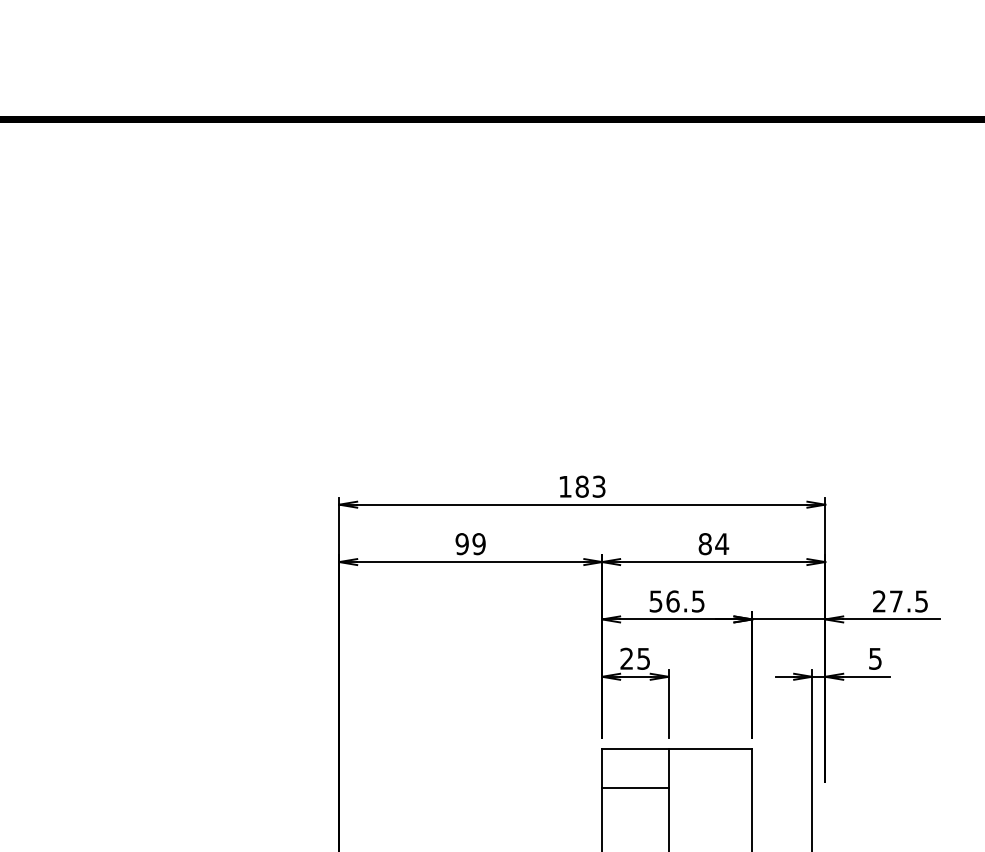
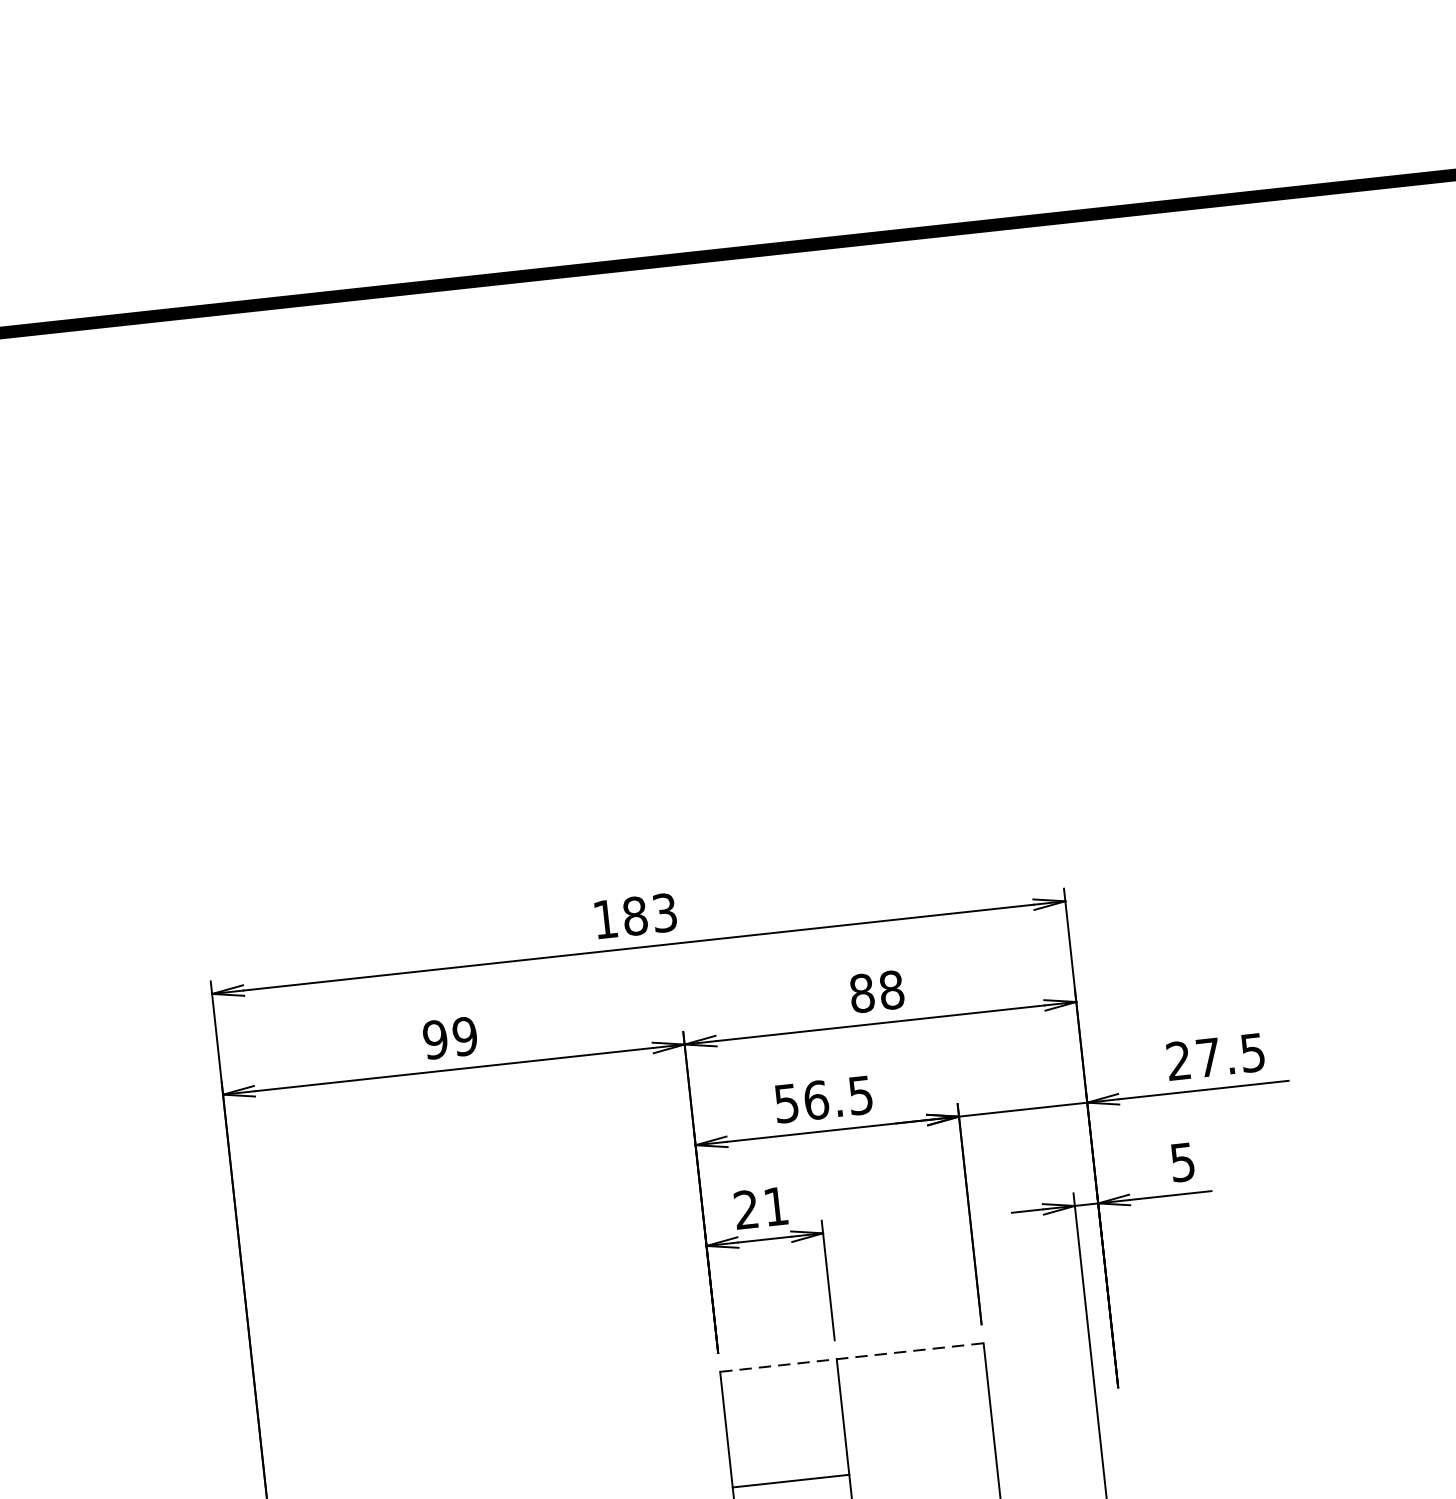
text: (722, 544) -> (892, 990), 84 -> 88
text: (643, 658) -> (775, 1205), 25 -> 21
line: (677, 748) -> (852, 1357), solid -> dashed
line: (635, 788) -> (791, 1481), moved

